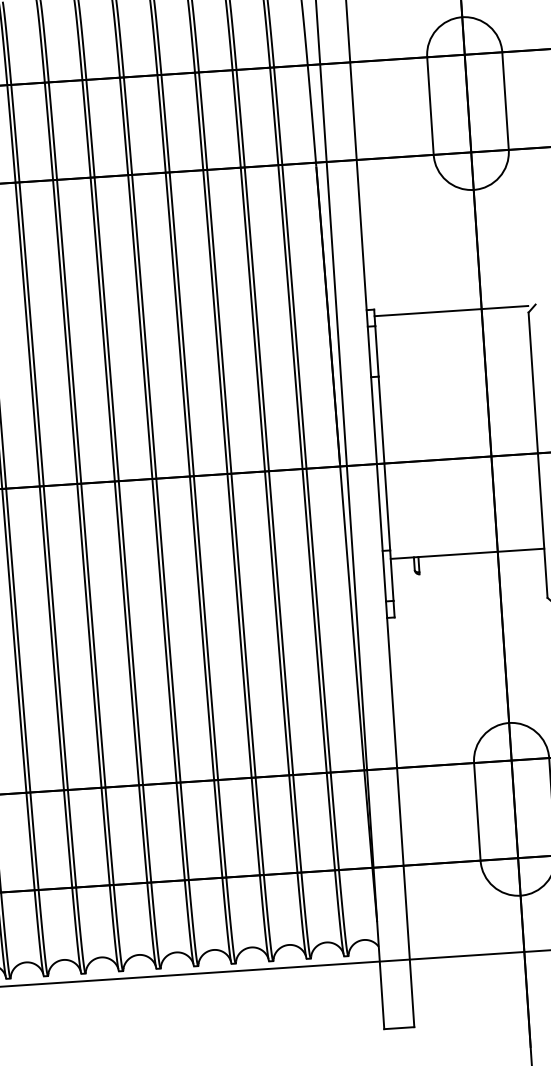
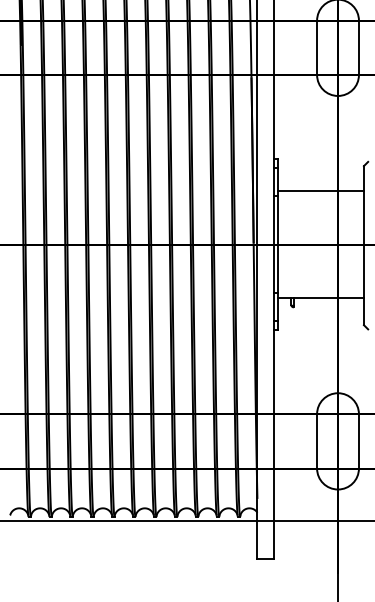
line: (450, 311) -> (320, 191), moved

